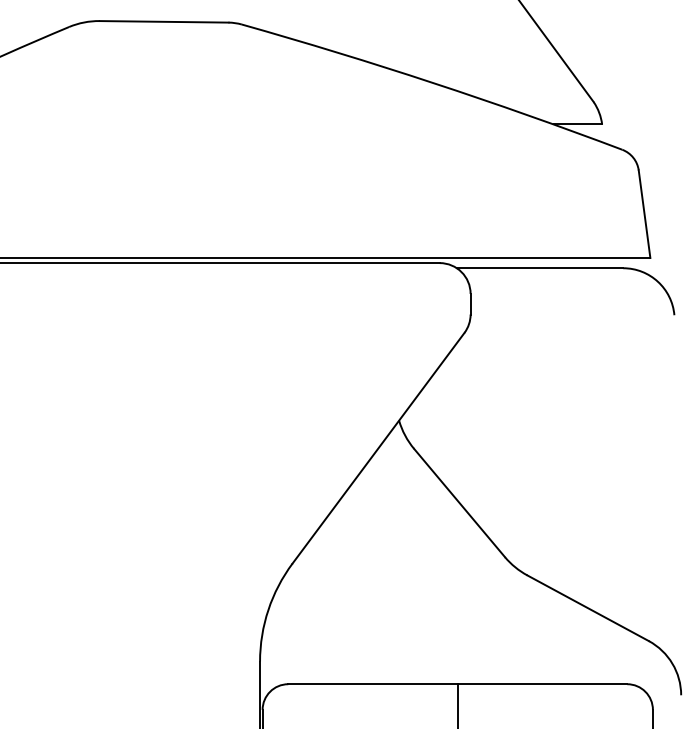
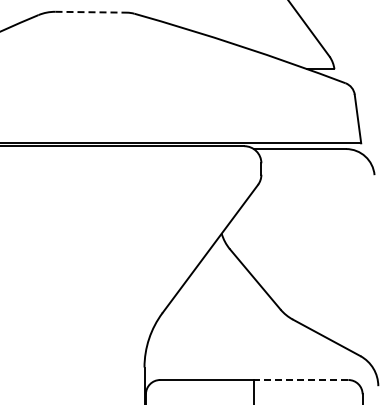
line: (164, 22) -> (91, 12), solid -> dashed
line: (541, 685) -> (300, 380), solid -> dashed

